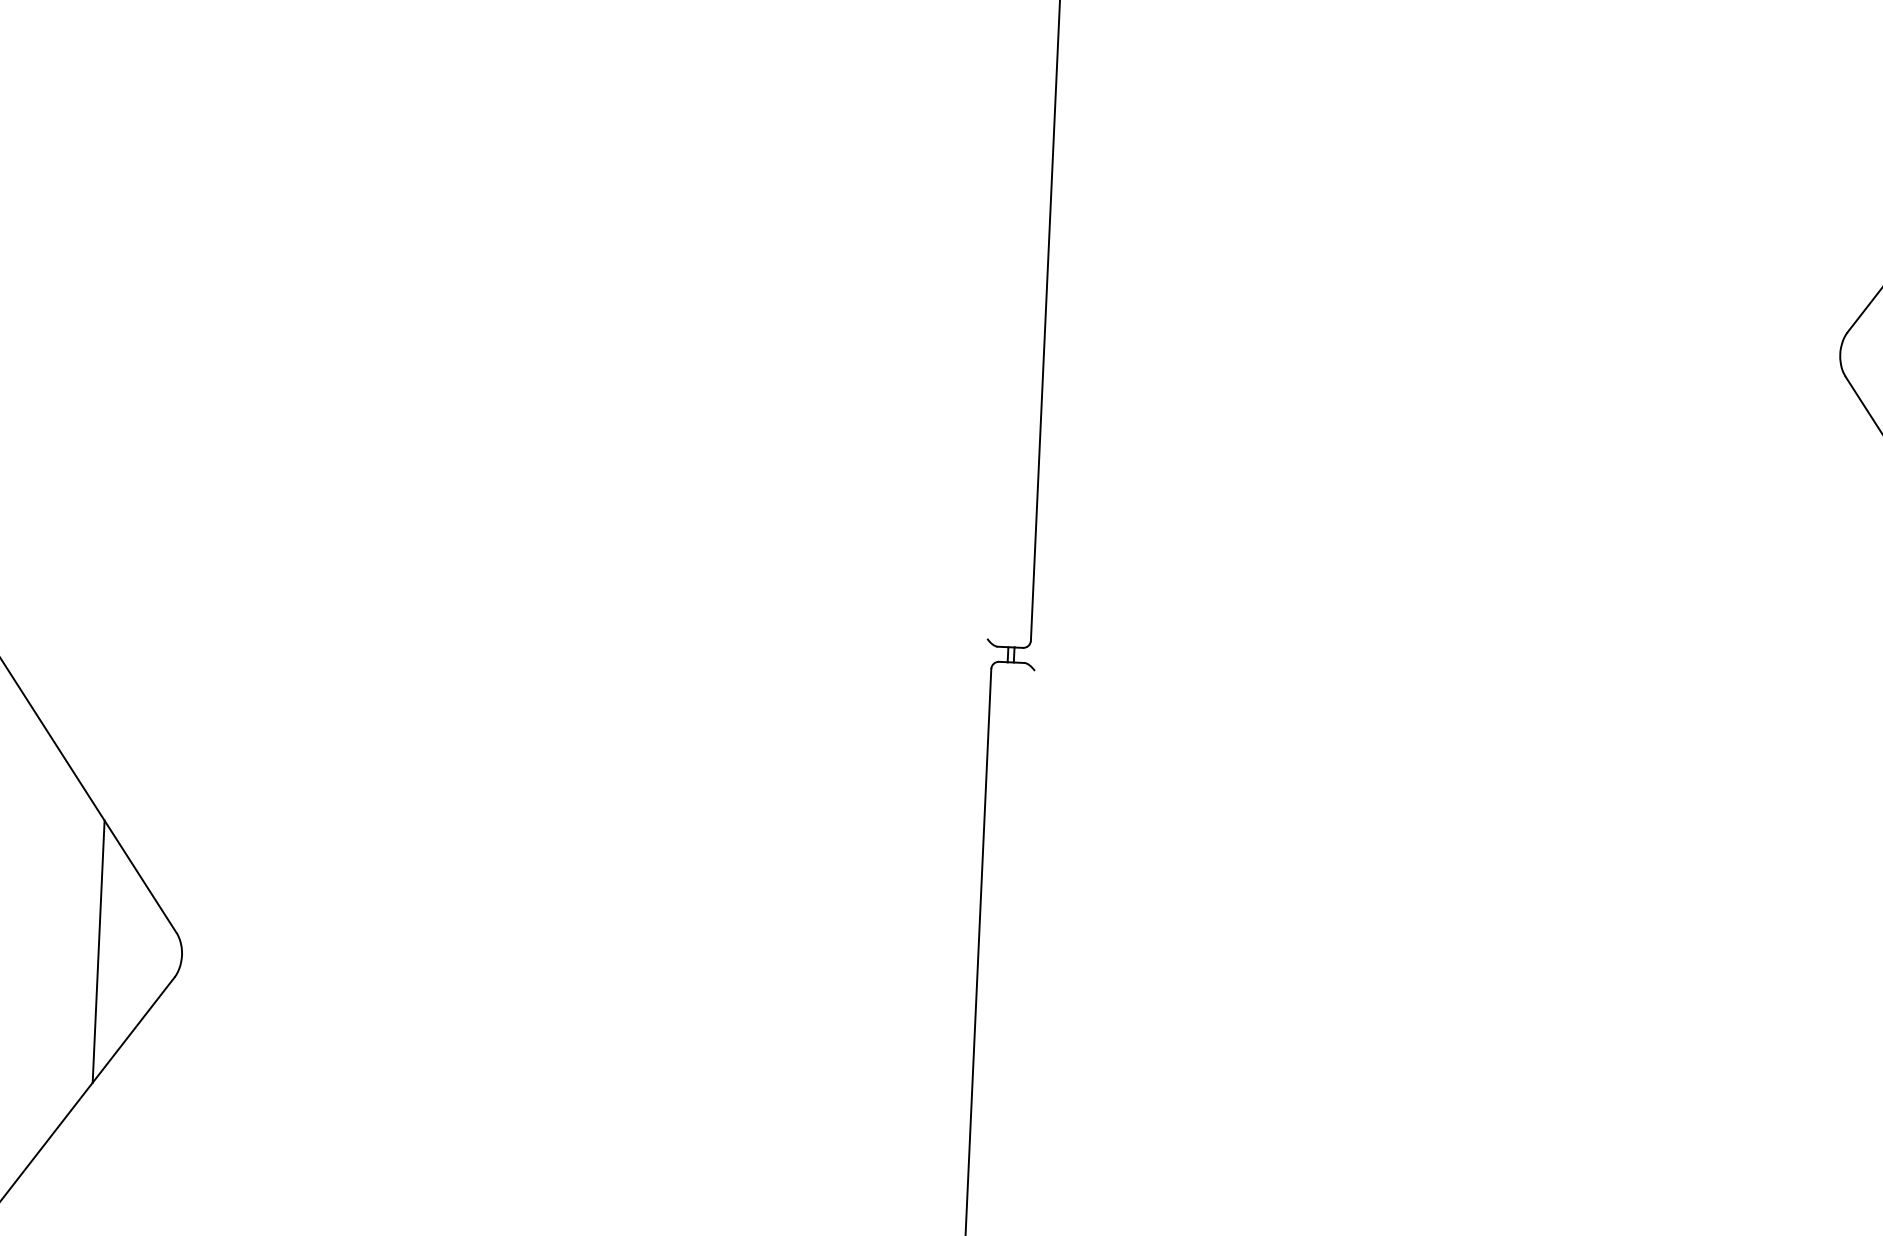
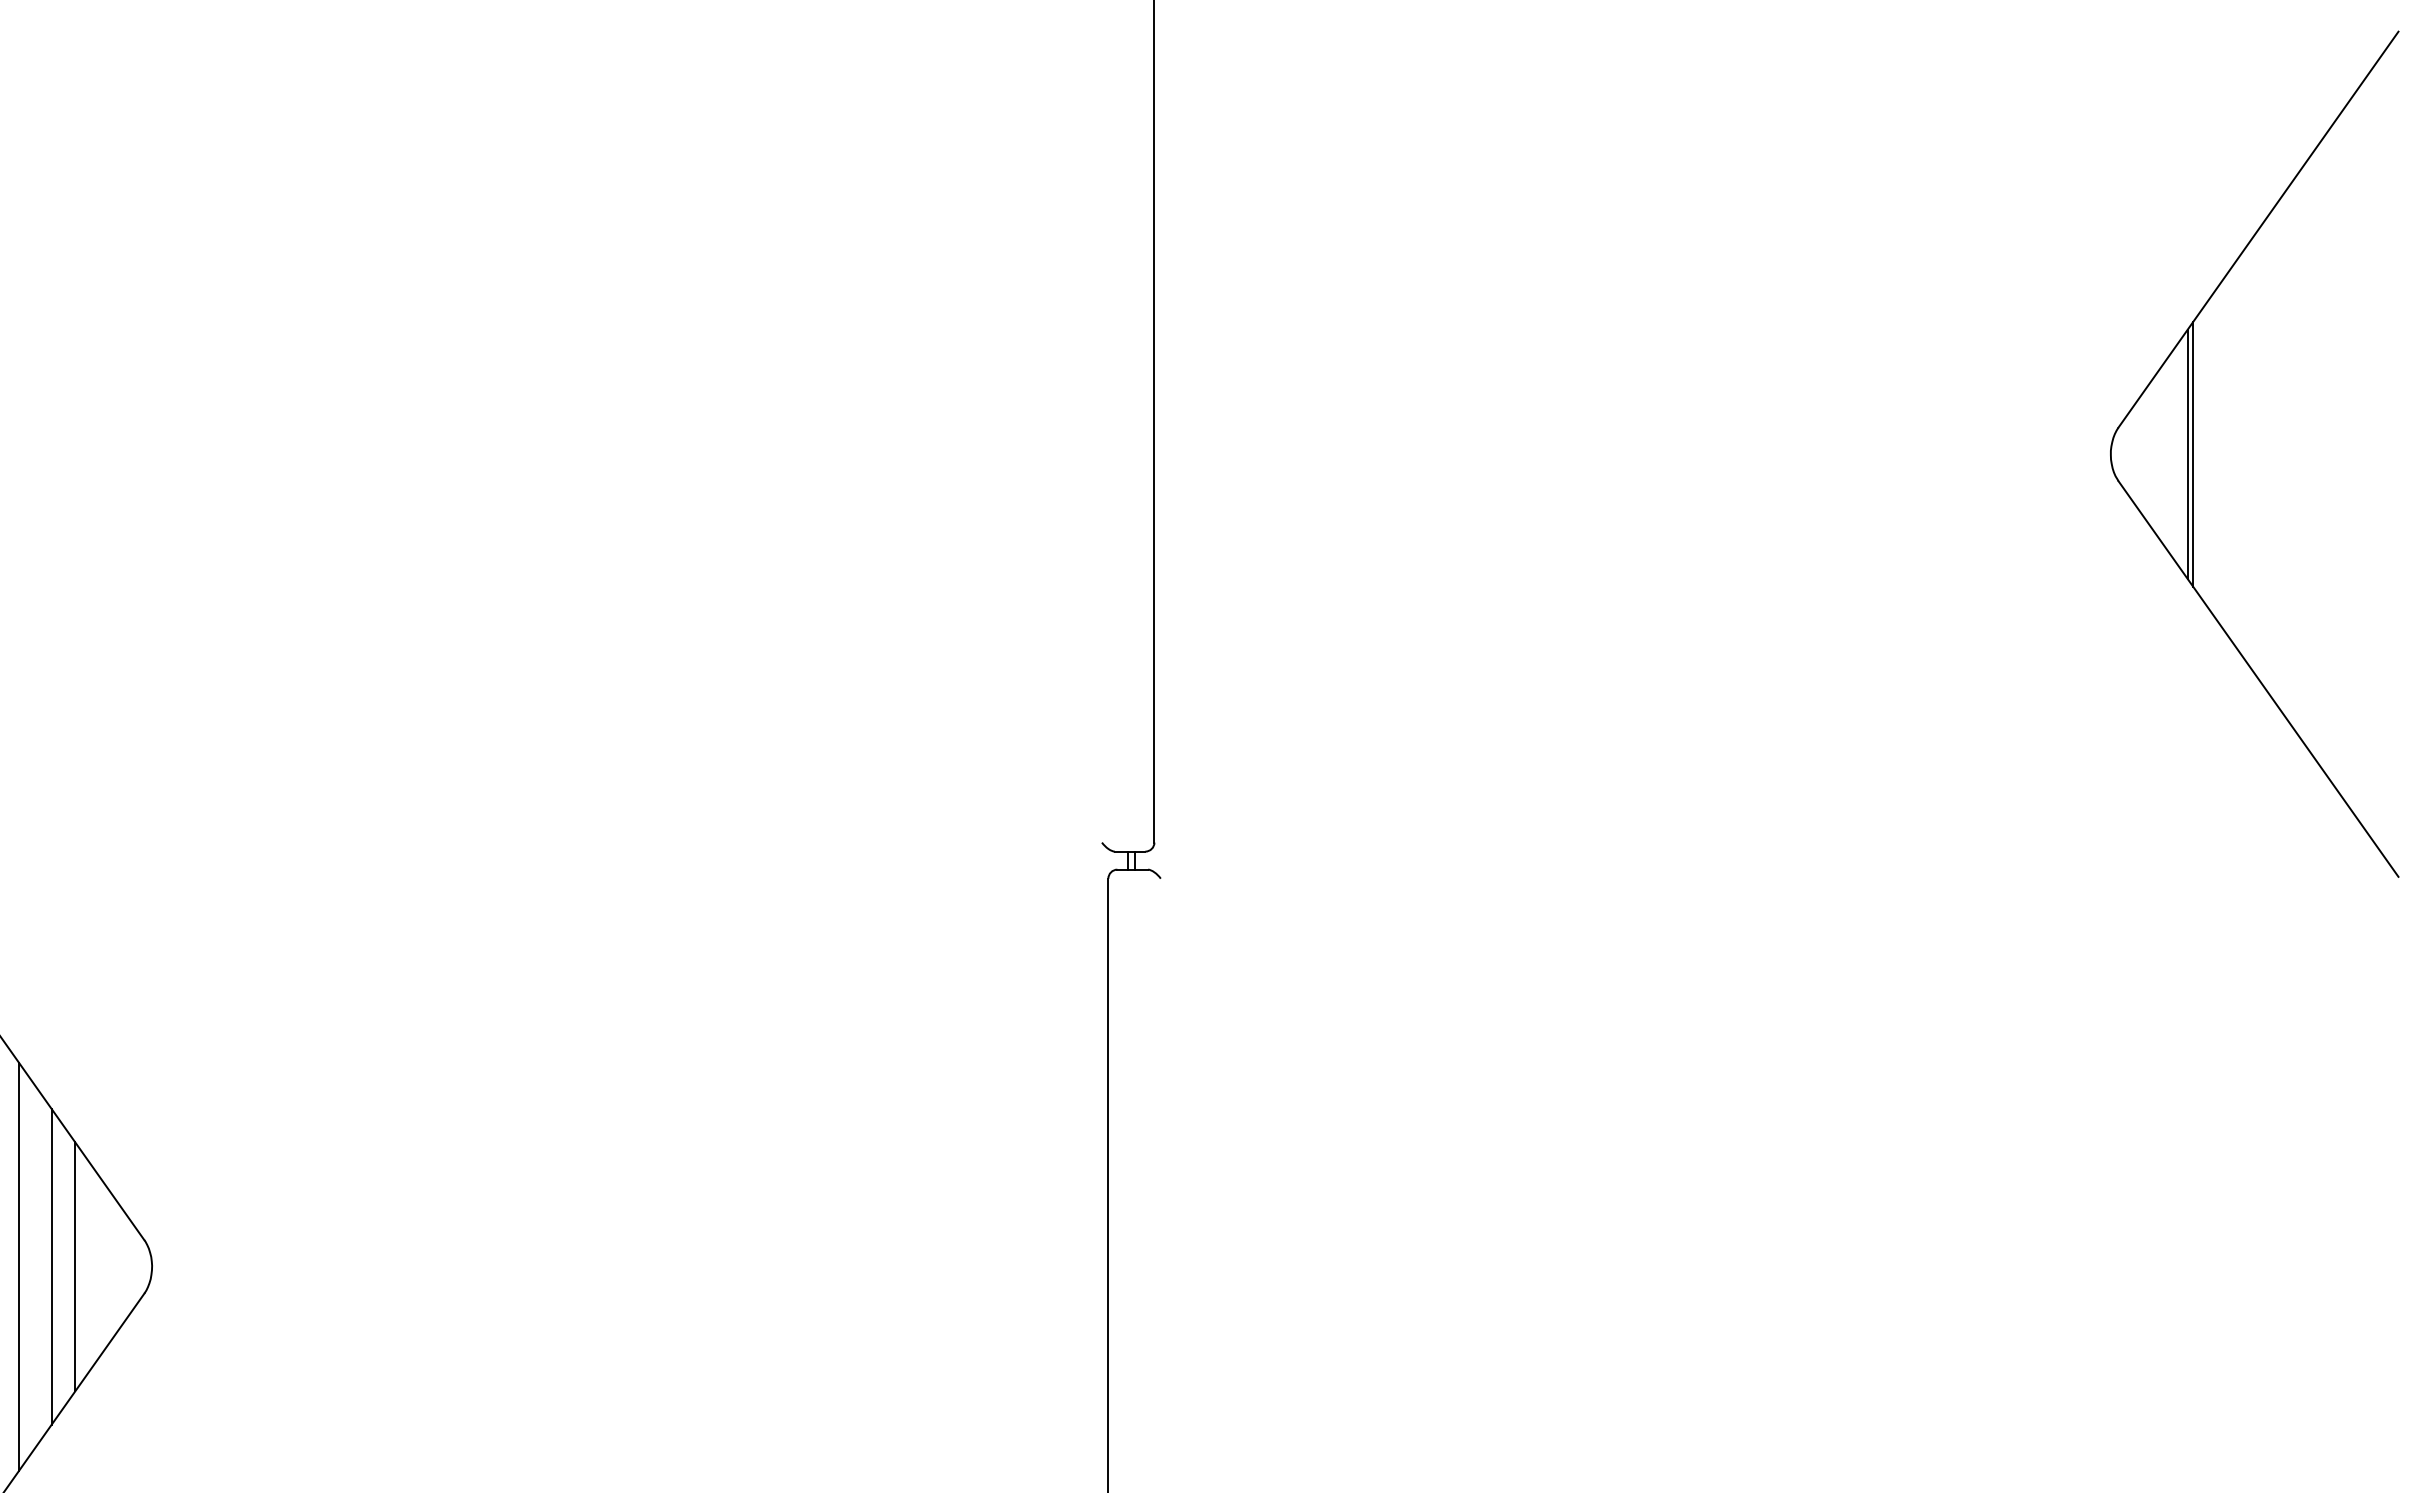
line: (71, 950) -> (19, 1266), added
line: (118, 952) -> (75, 1266), added

